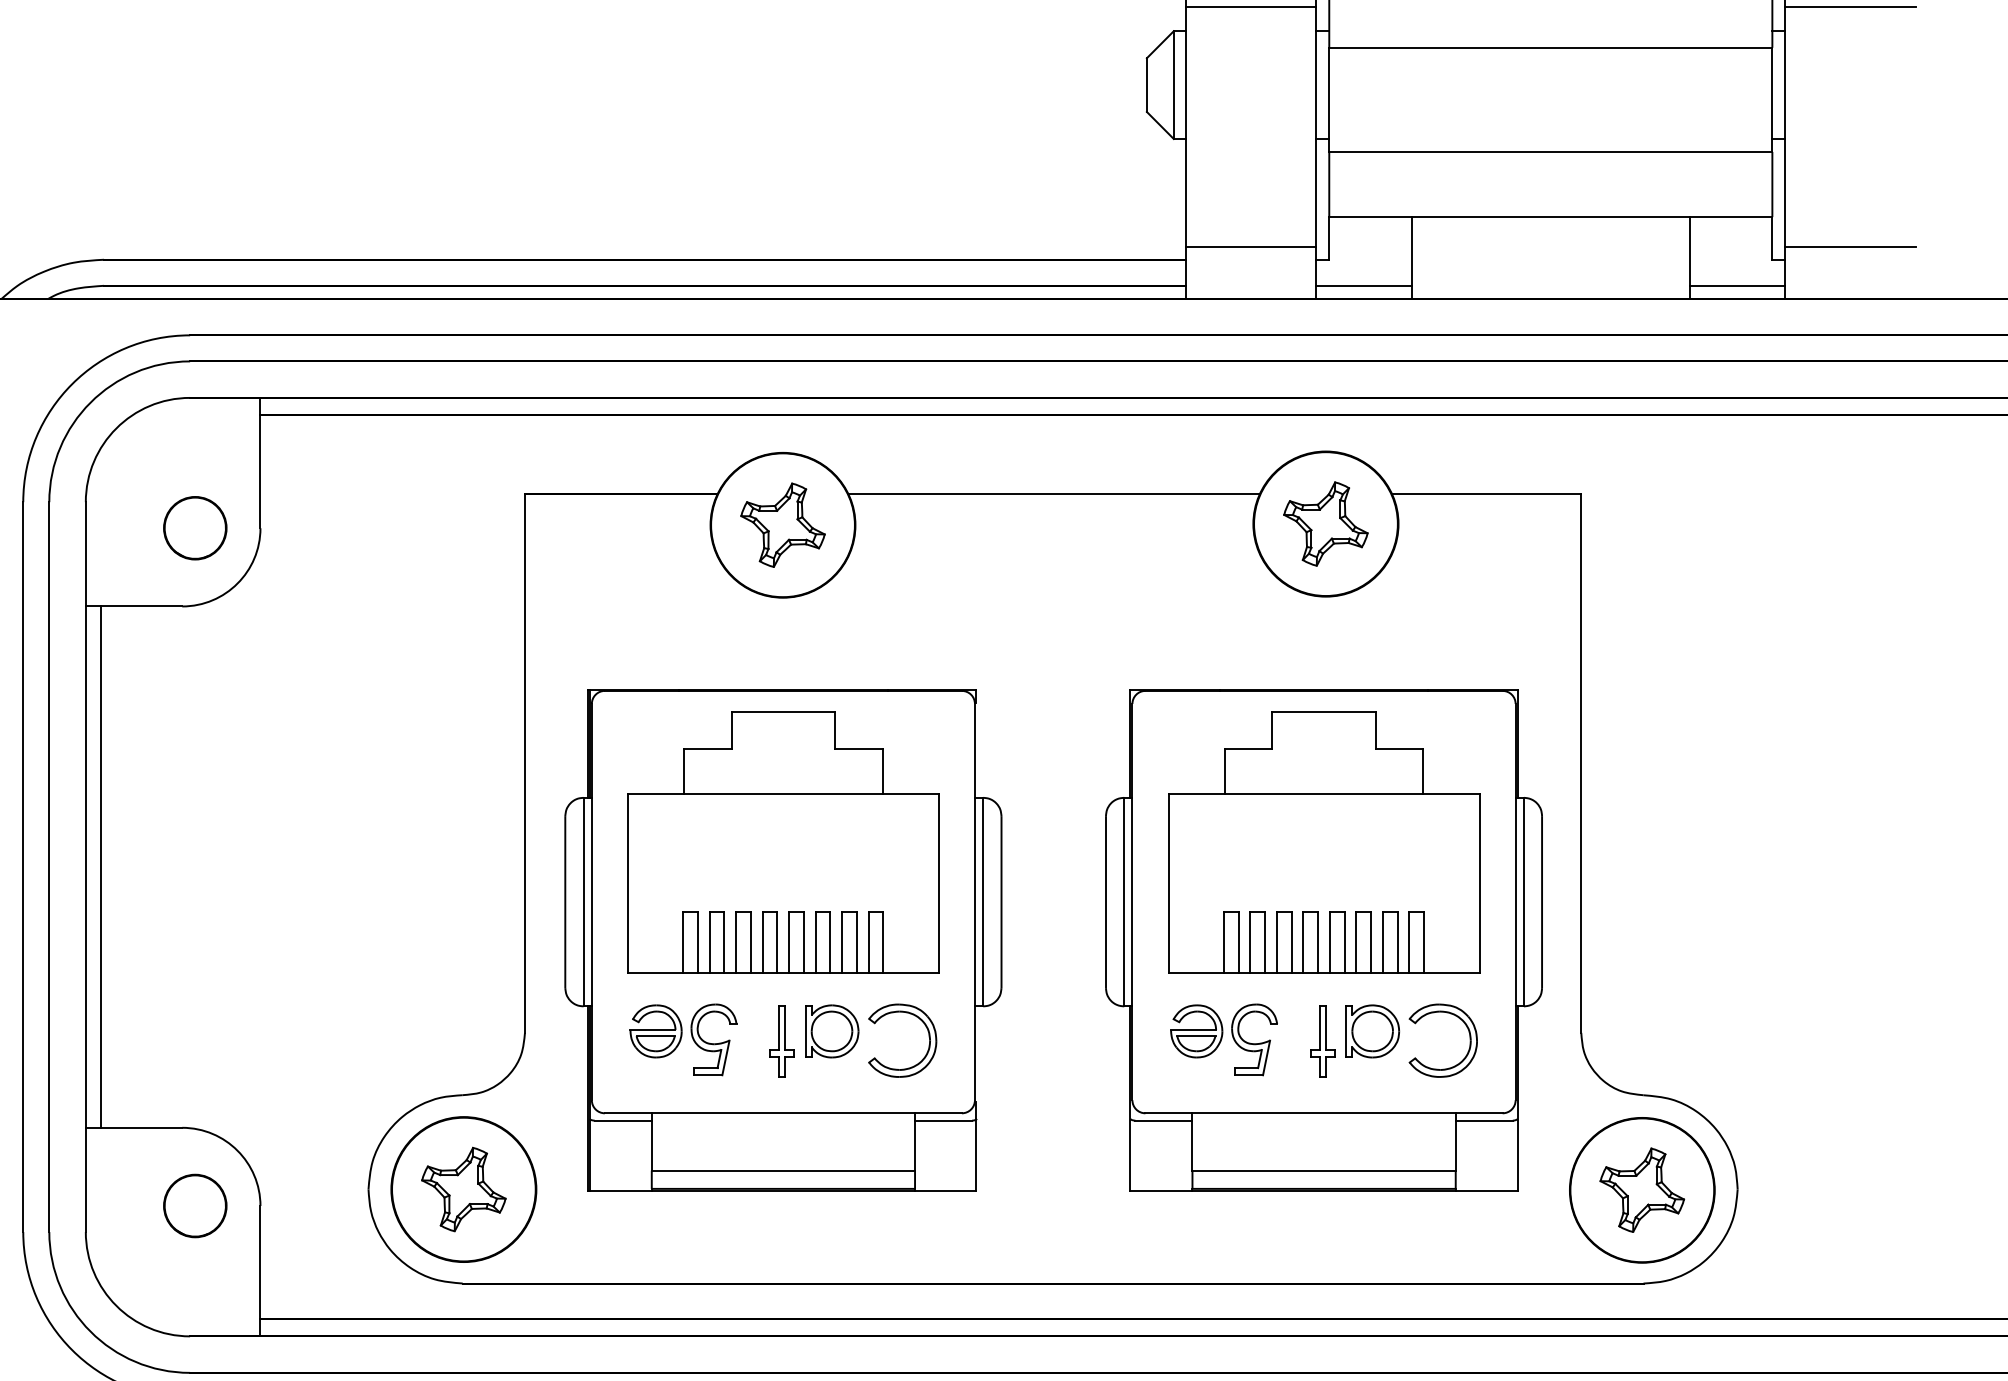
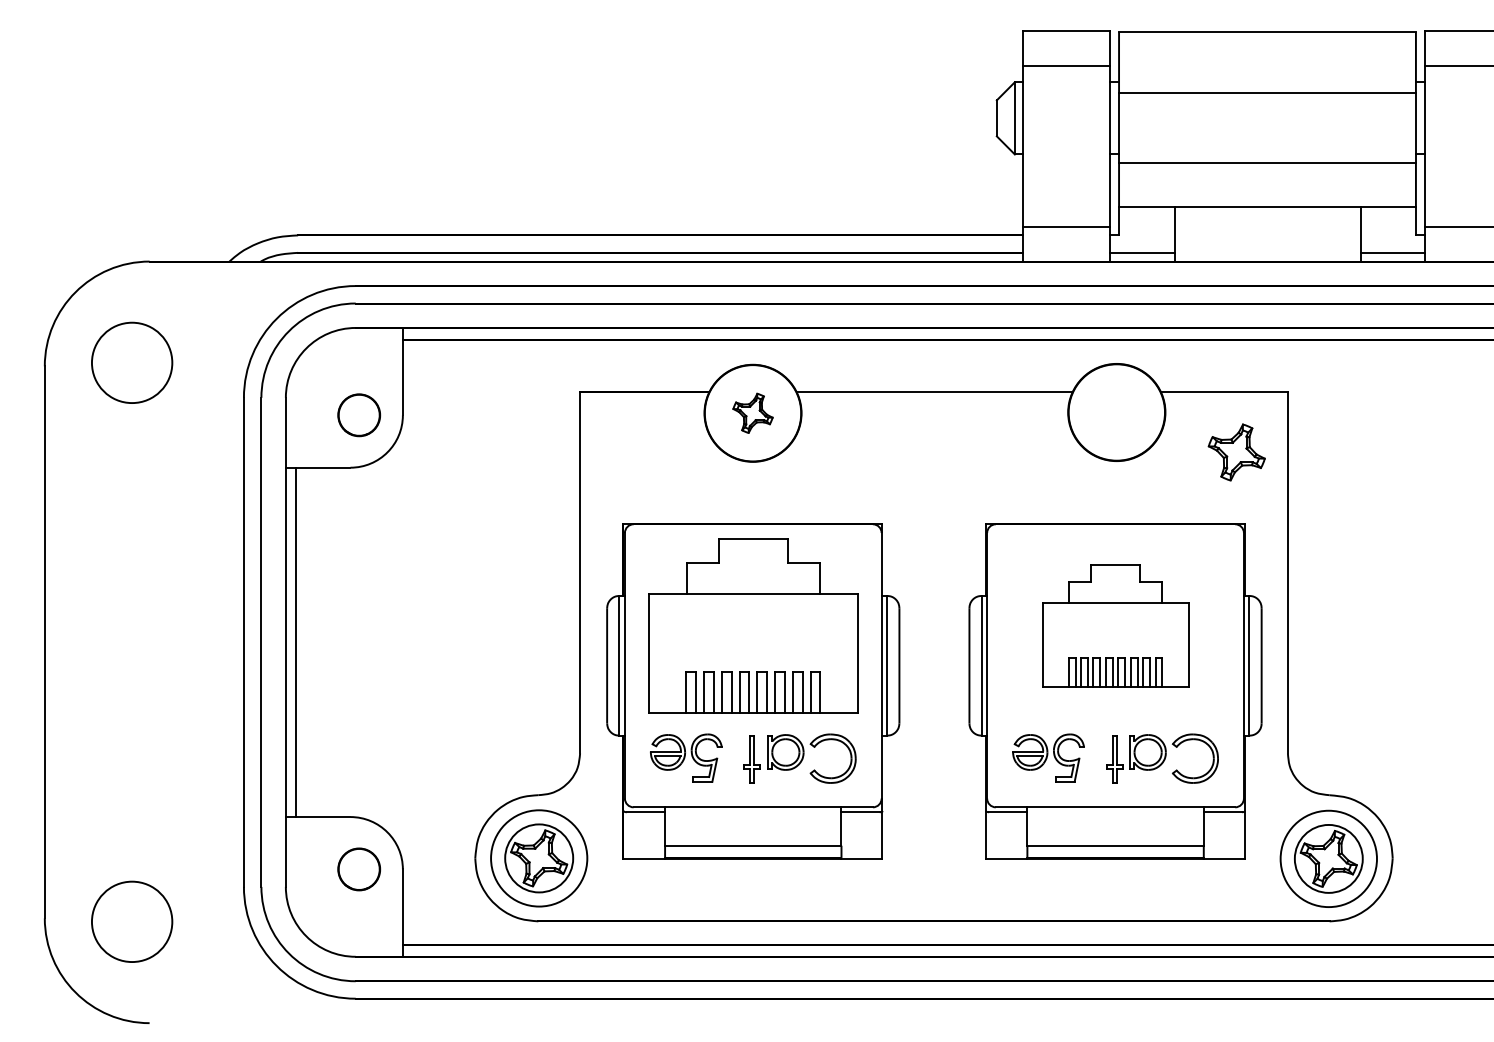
part: (1325, 524) -> (1236, 452), moved
part: (782, 525) -> (752, 413), size x0.7
part: (1323, 841) -> (1115, 625), size x0.7
circle: (462, 1189) -> (538, 858), size x0.7
circle: (1641, 1189) -> (1328, 858), size x0.7

